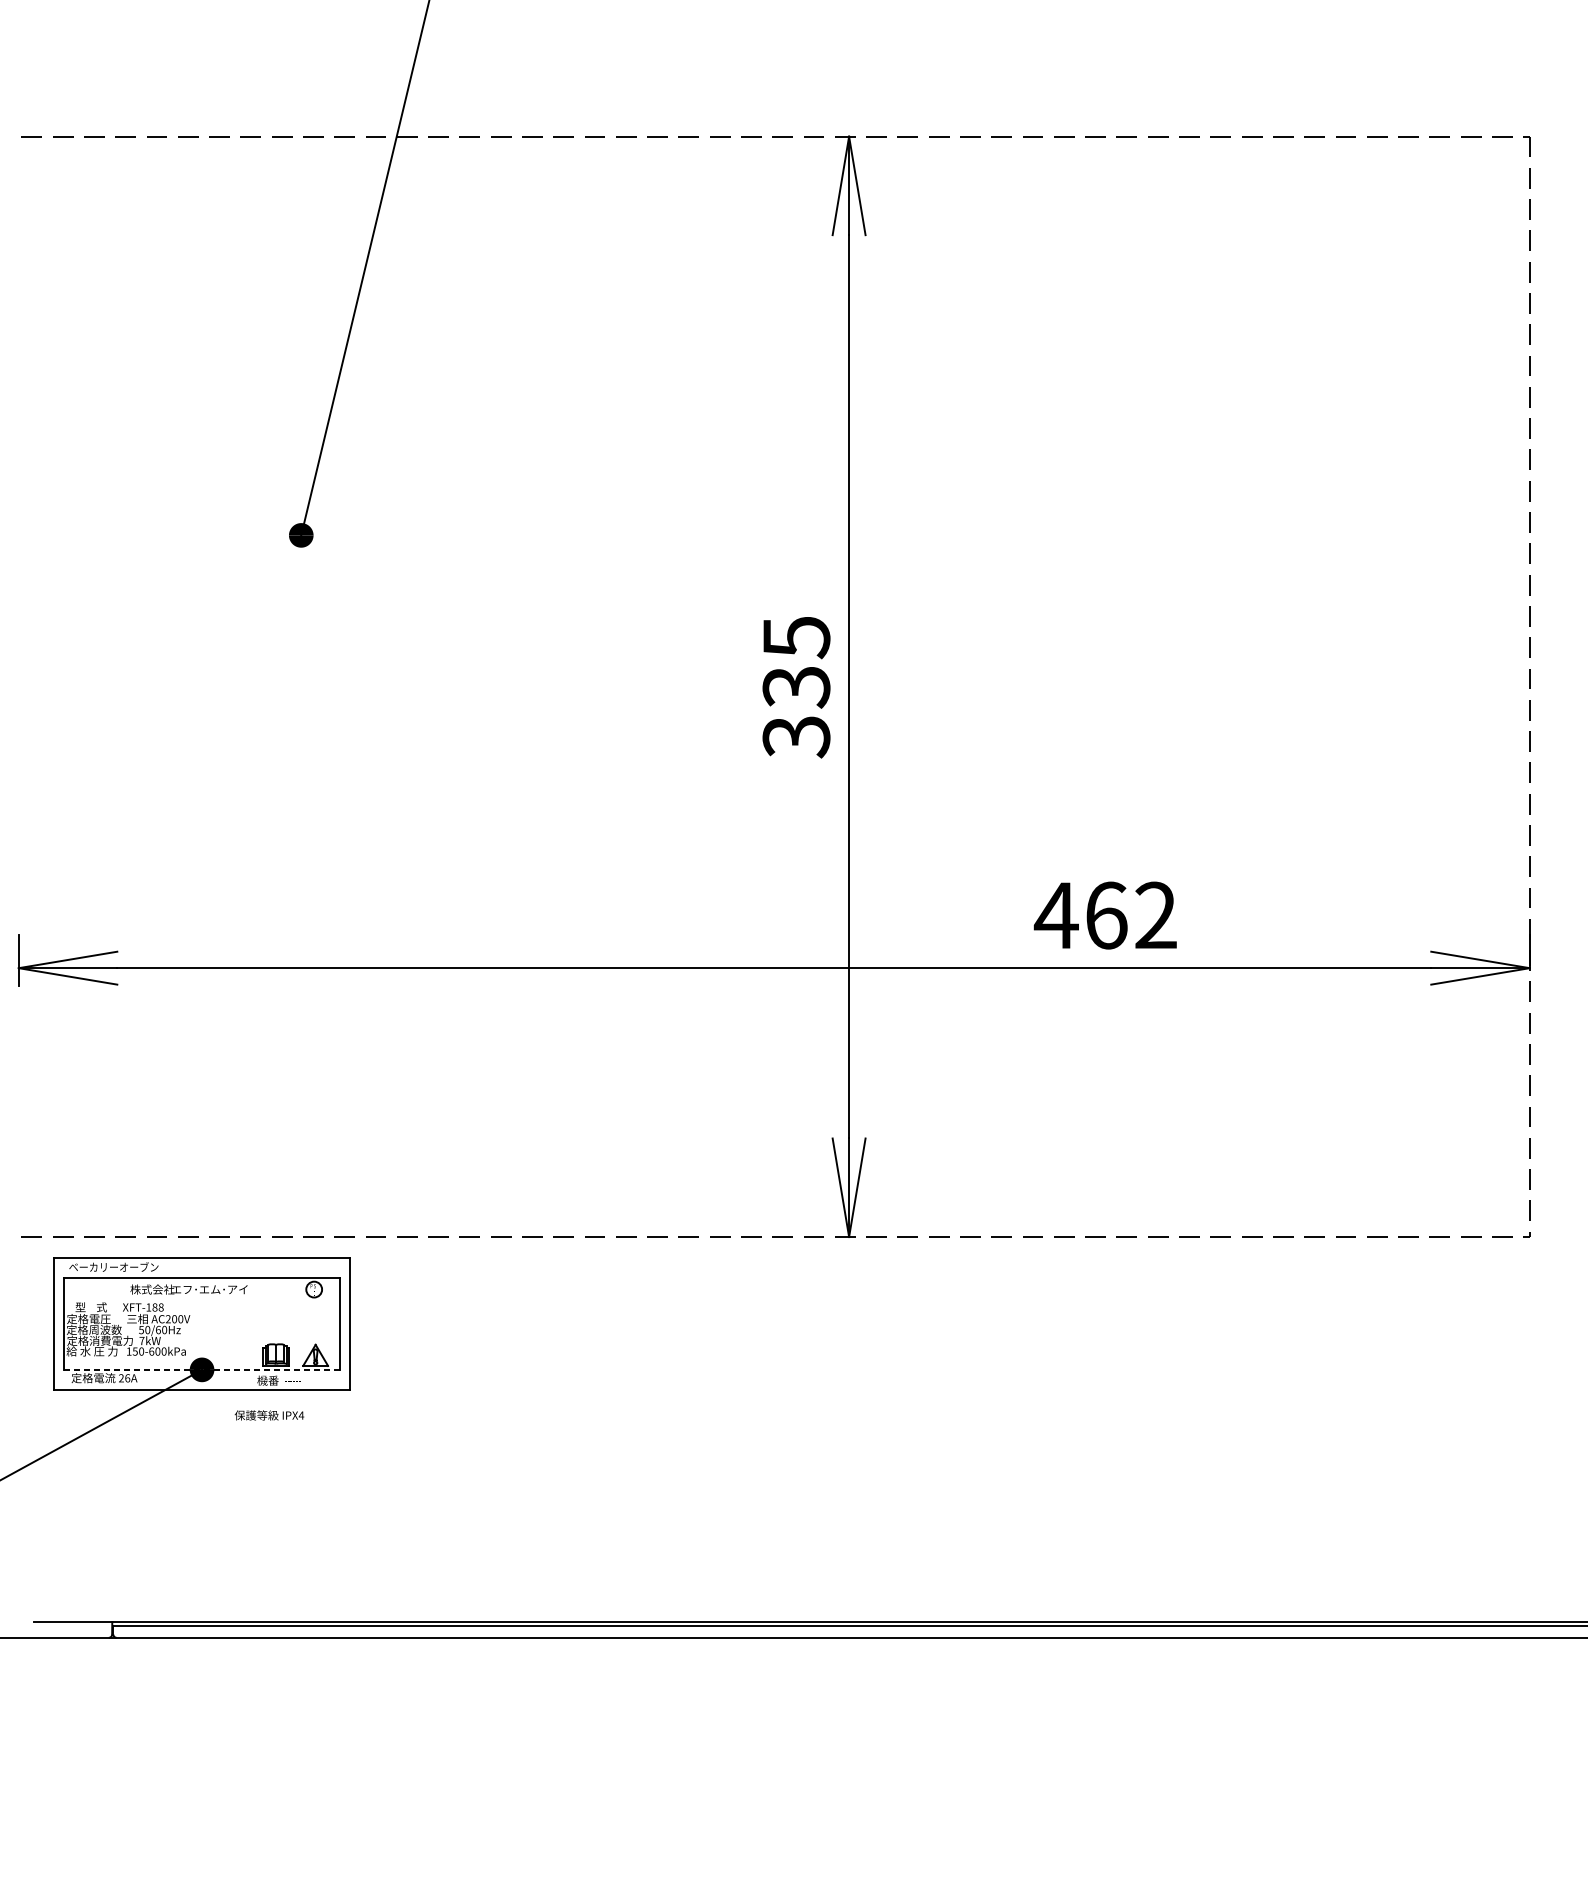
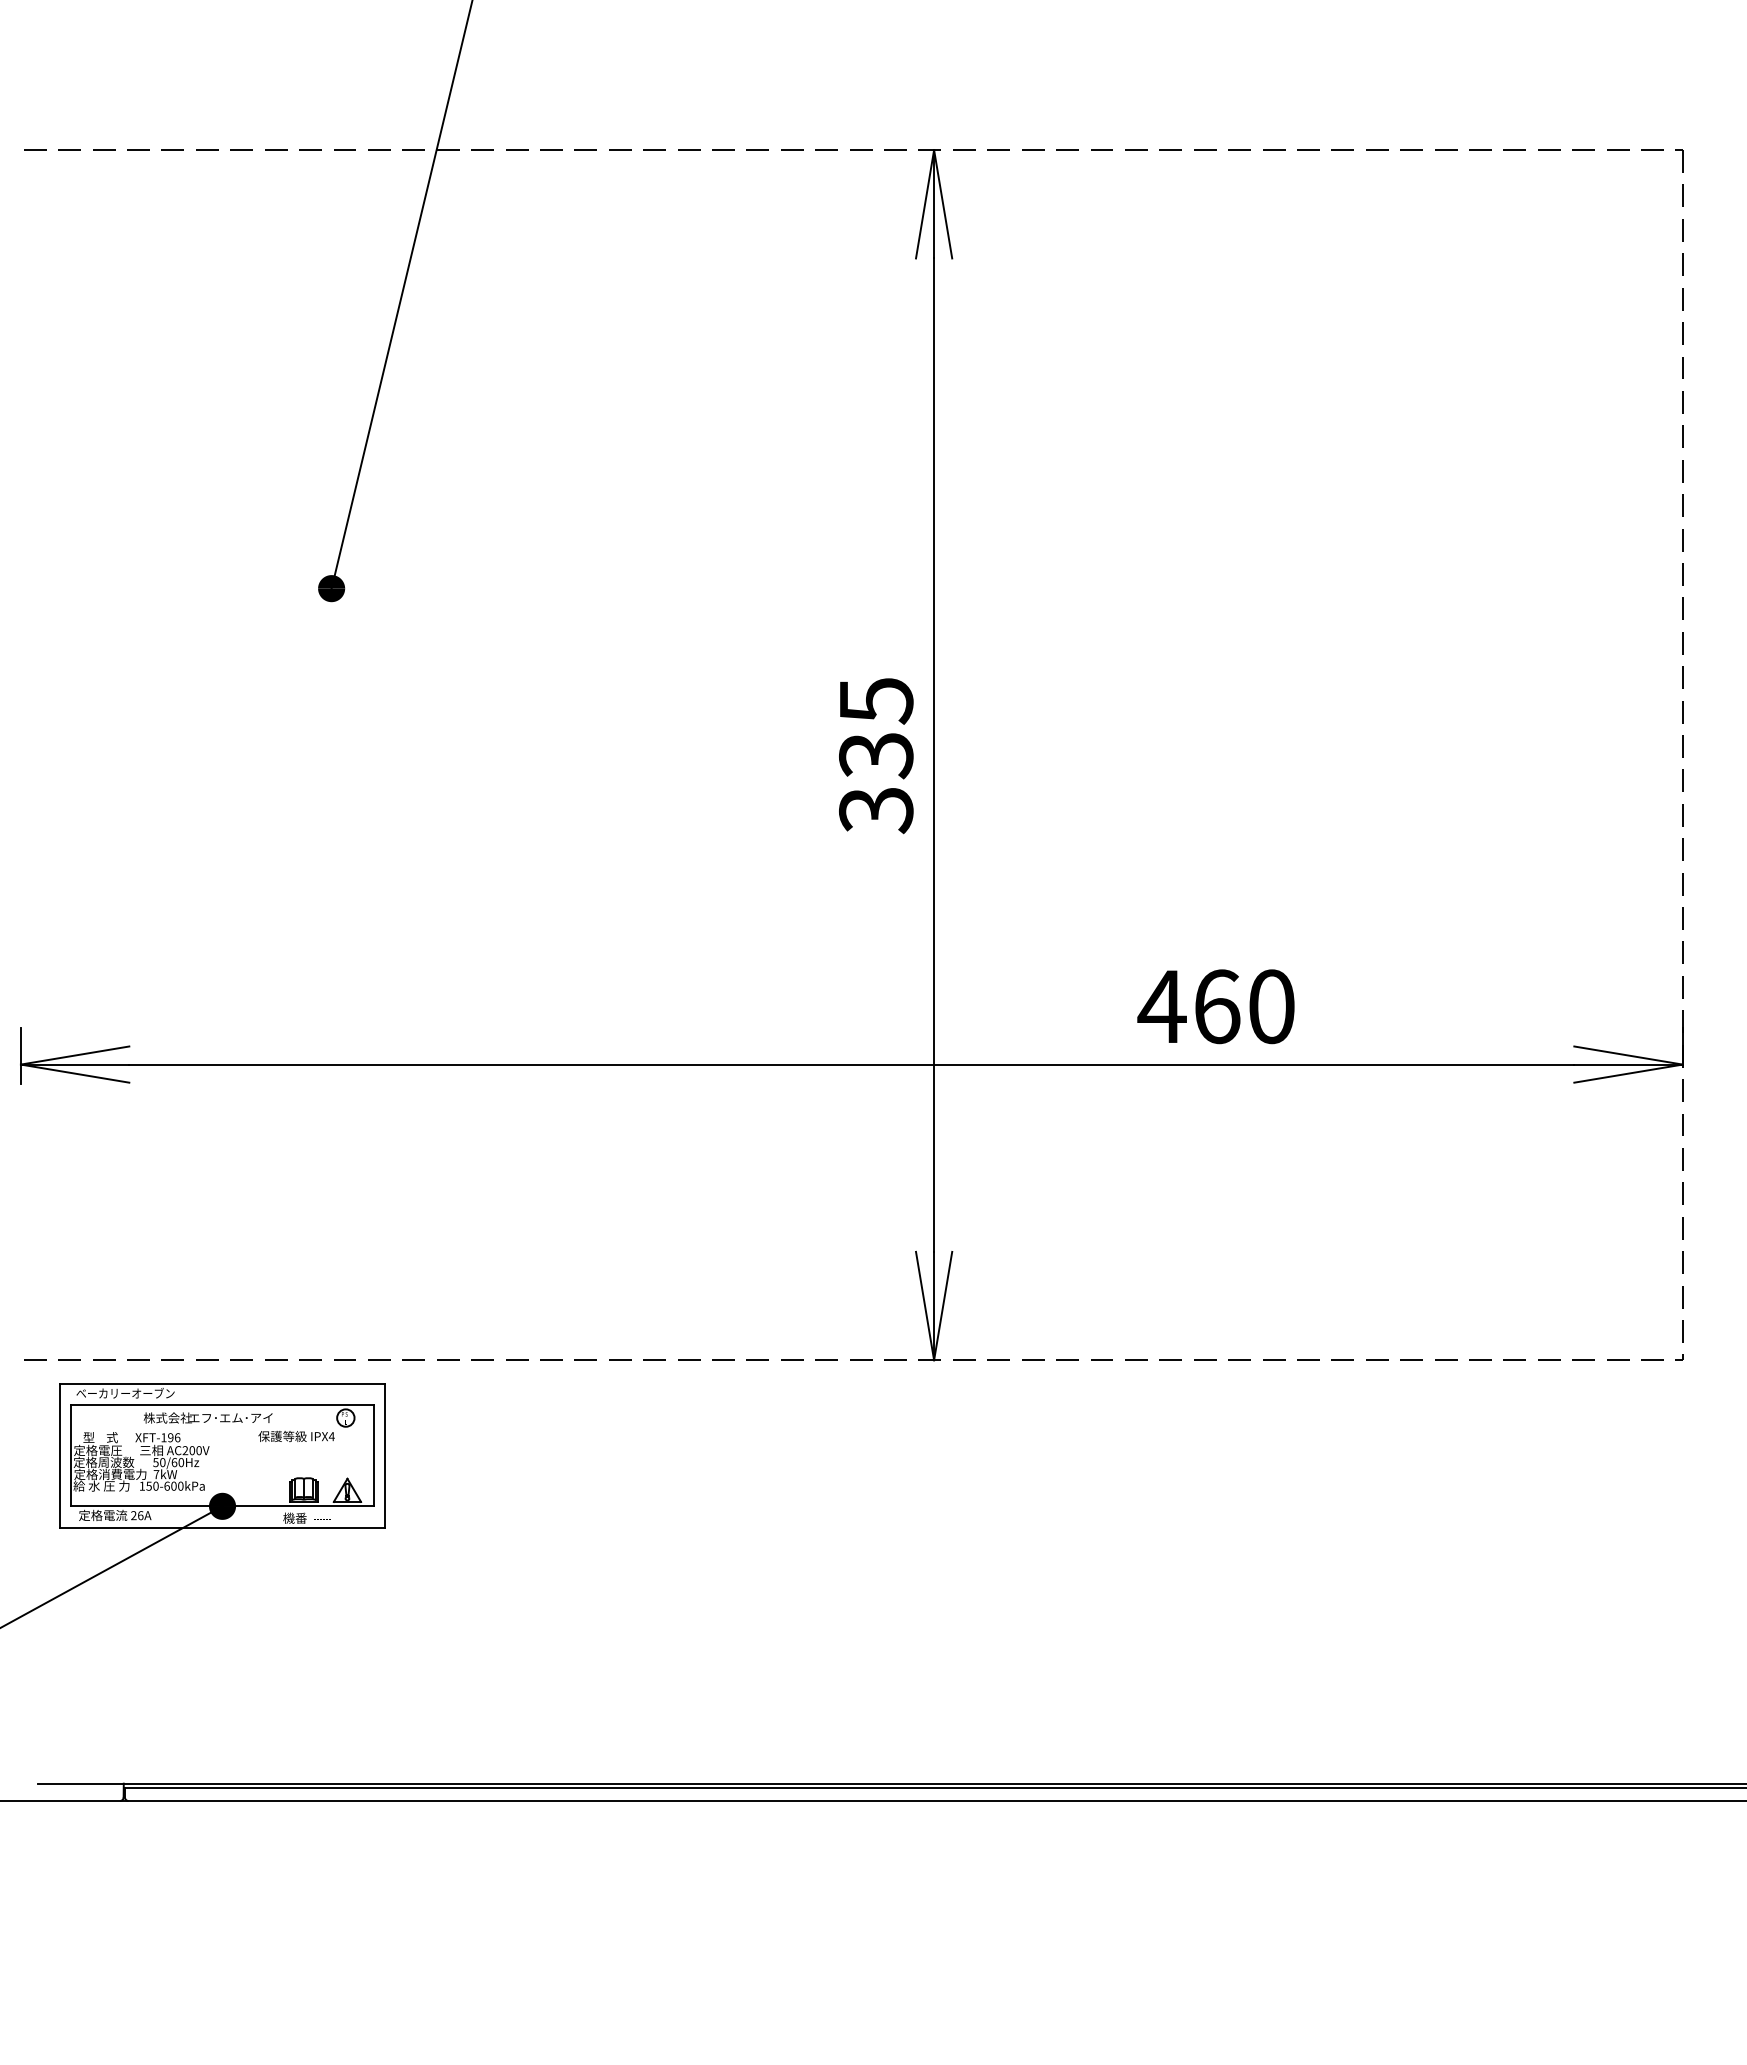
text: (1155, 915) -> (1271, 1006), 462 -> 460
text: (158, 1307) -> (174, 1437), XFT-188 -> XFT-196
line: (202, 1370) -> (222, 1506), dashed -> solid
text: (269, 1414) -> (296, 1435), moved

